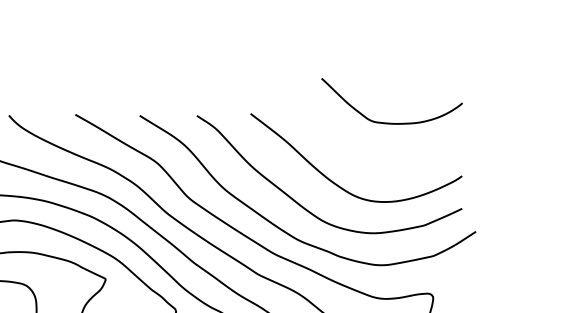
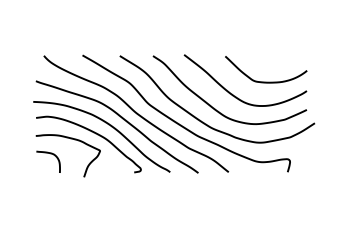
curve: (392, 121) -> (266, 81), moved

